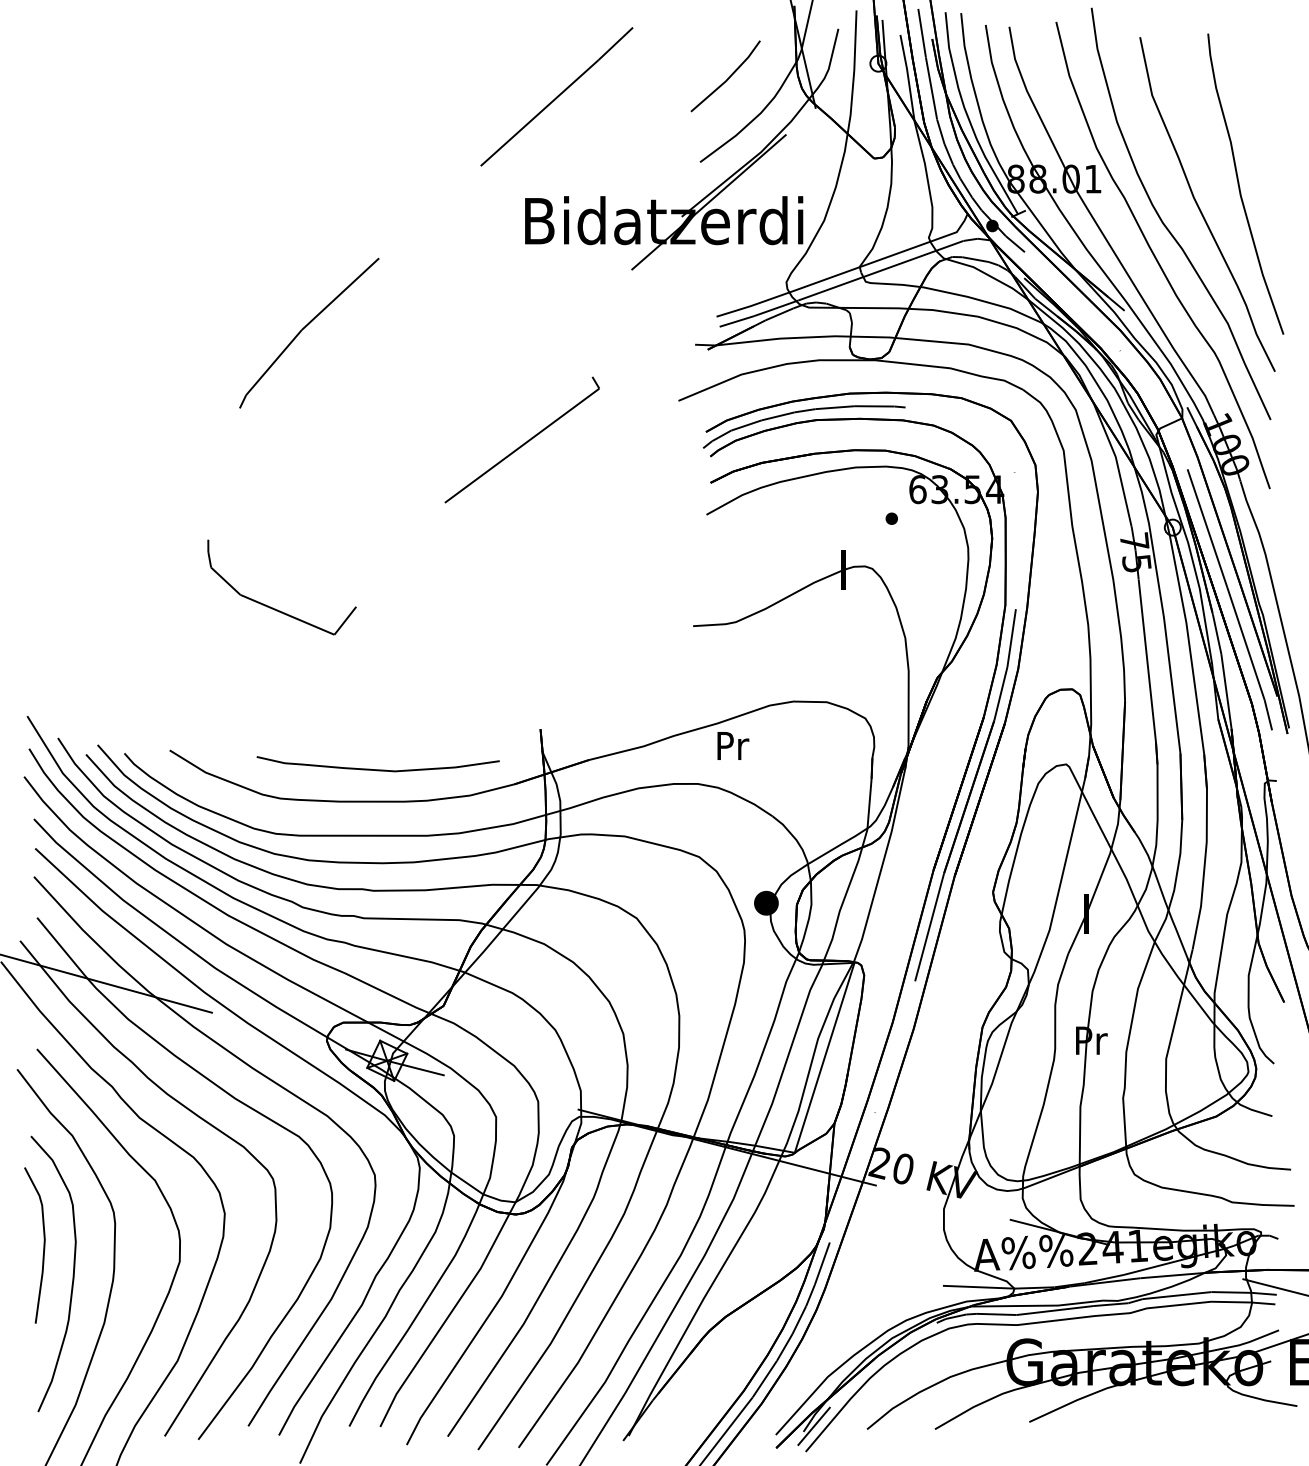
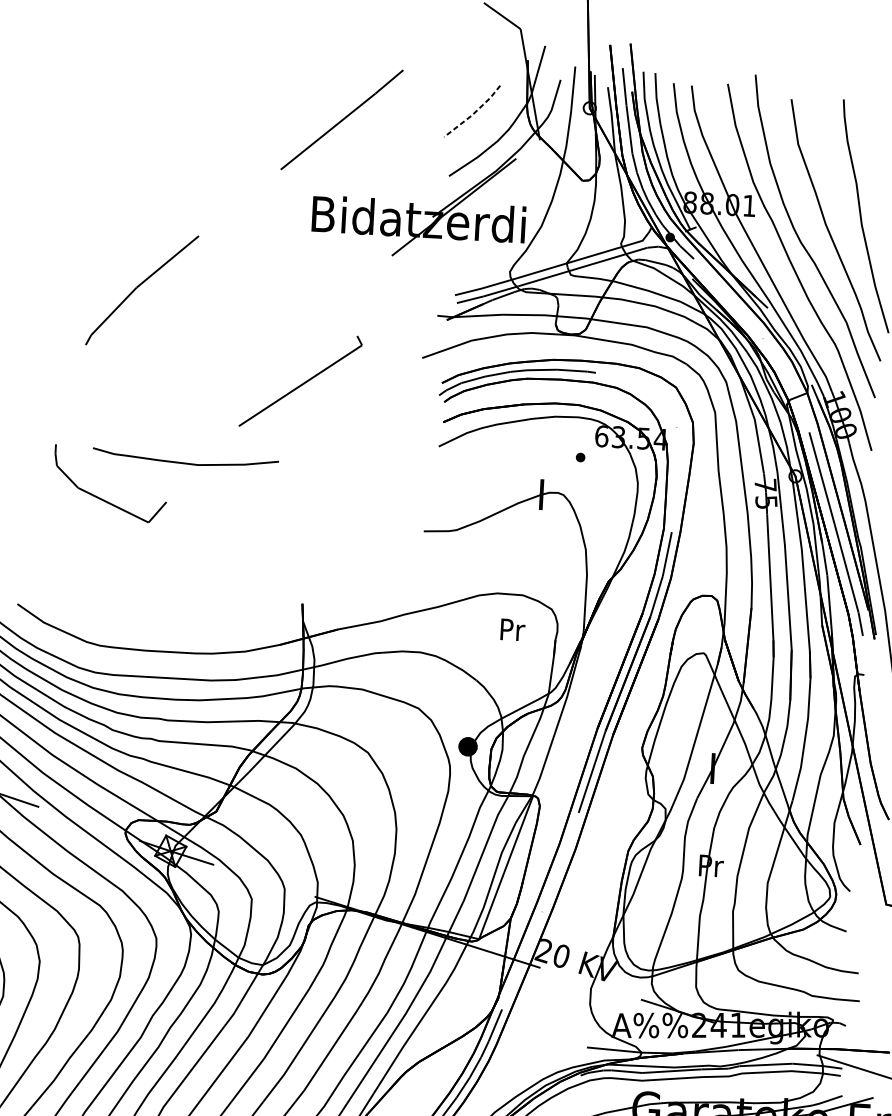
line: (727, 79) -> (473, 113), solid -> dashed
text: (733, 745) -> (513, 629), moved
curve: (377, 769) -> (185, 462), moved

